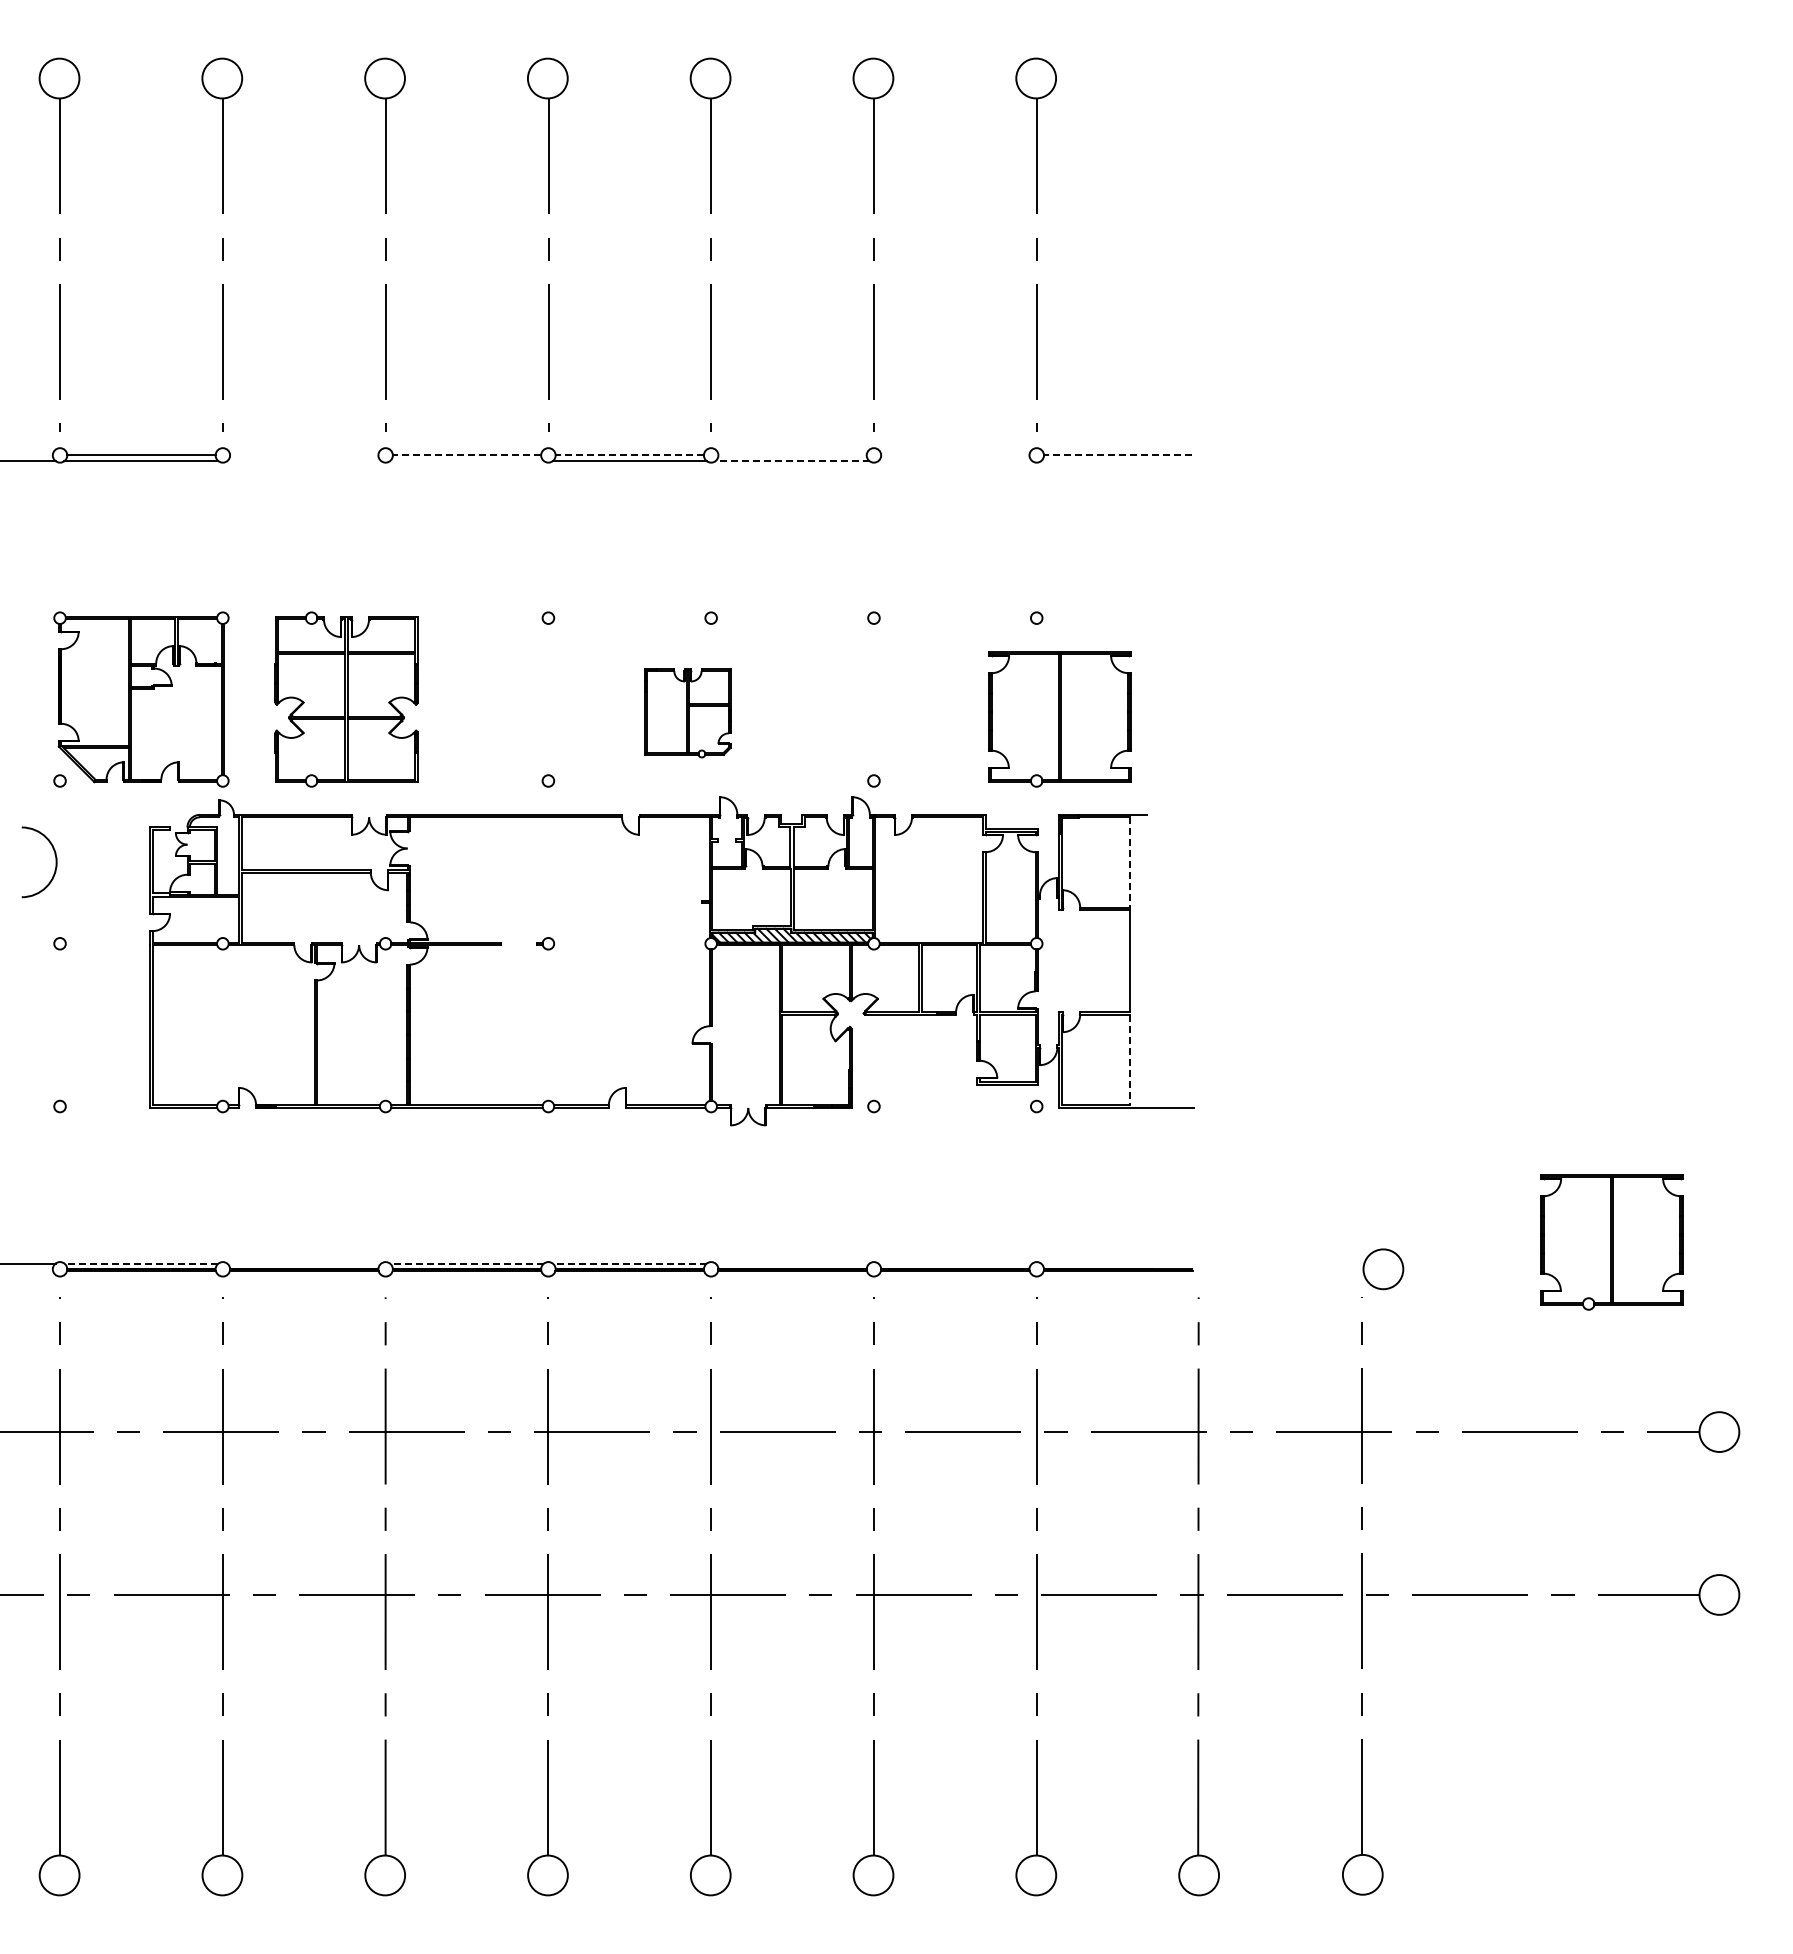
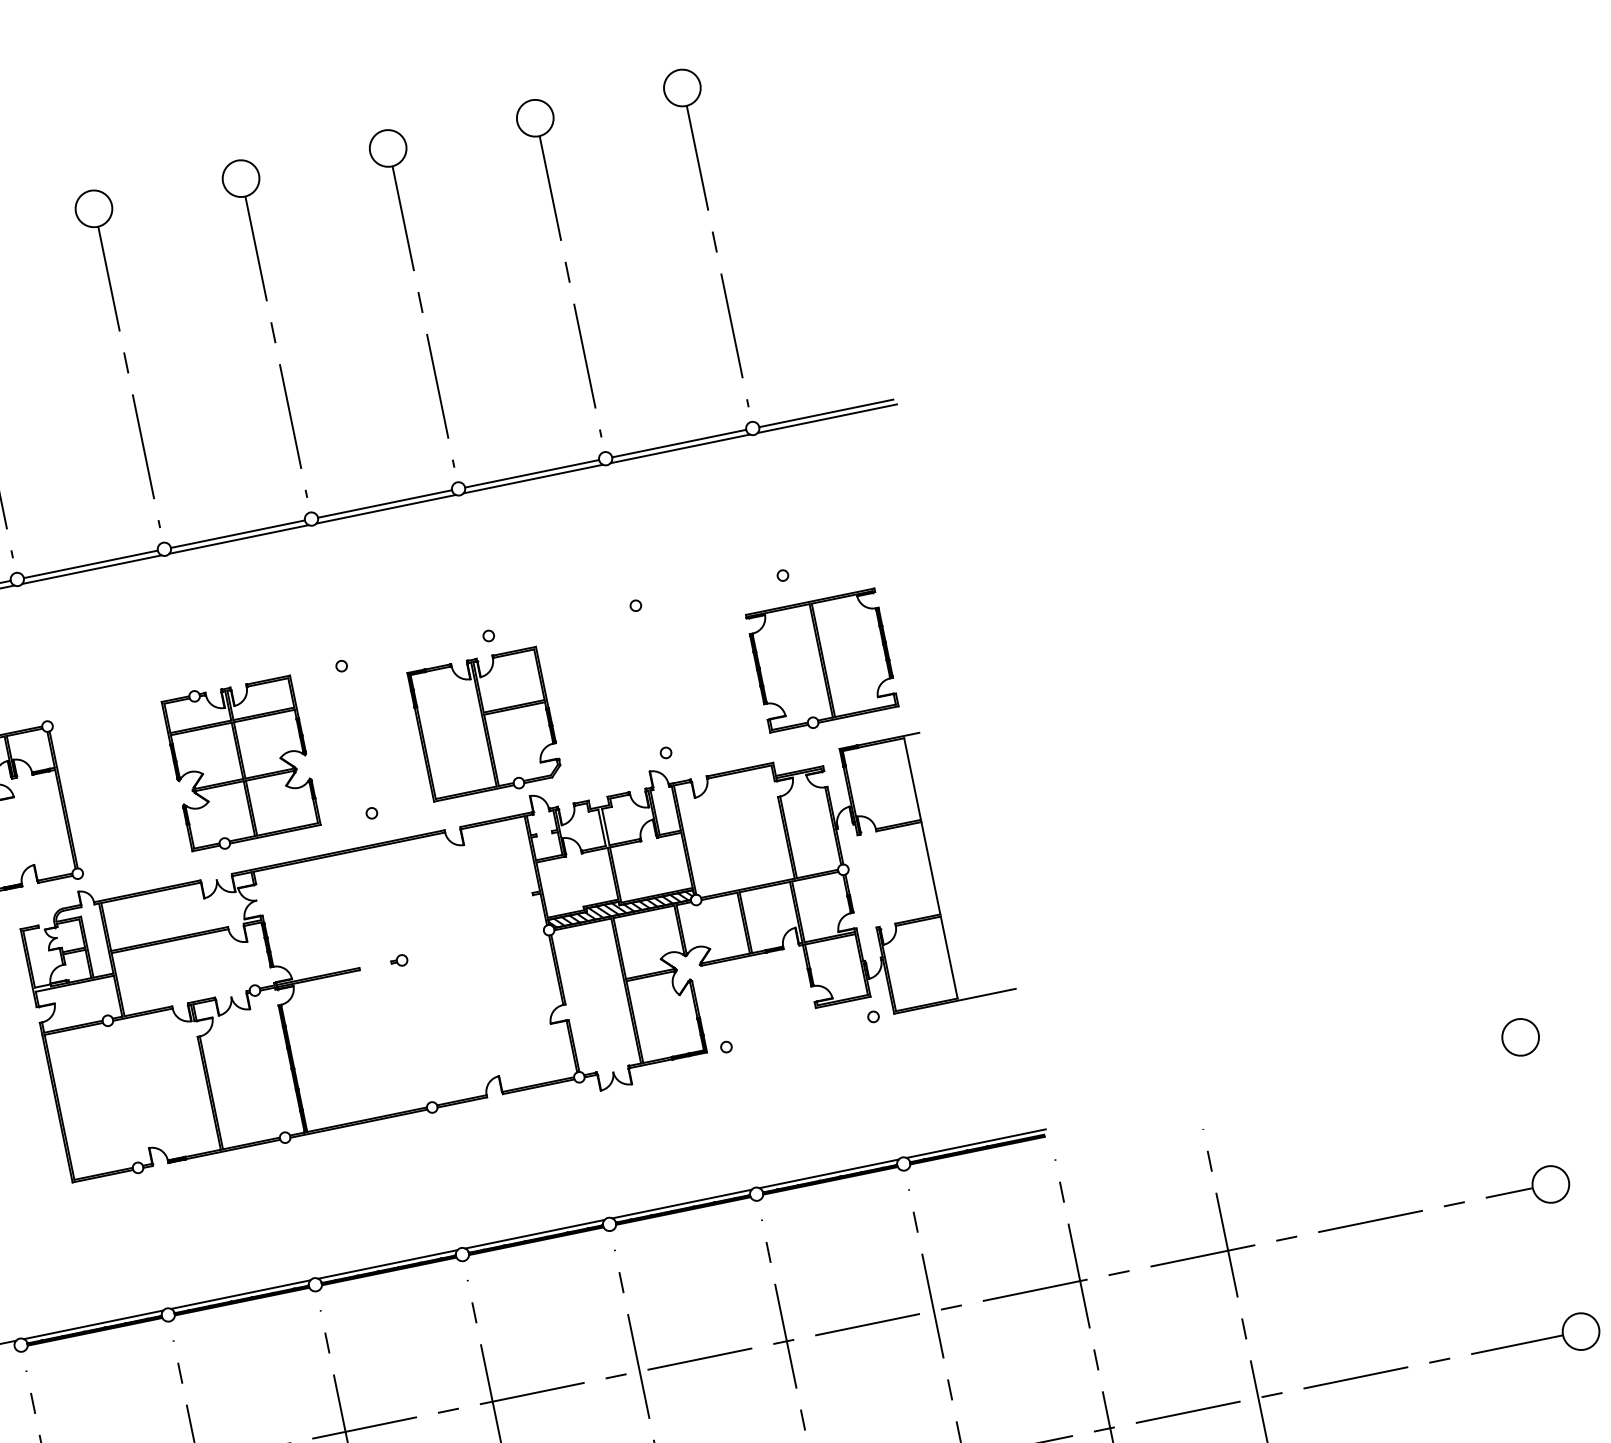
line: (304, 455) -> (91, 564), added
line: (466, 455) -> (237, 534), dashed -> solid
line: (629, 455) -> (384, 504), dashed -> solid
line: (792, 455) -> (532, 473), added
line: (955, 455) -> (679, 443), added
line: (1117, 455) -> (825, 413), dashed -> solid
line: (304, 461) -> (92, 569), added
line: (467, 461) -> (239, 539), added
line: (792, 461) -> (533, 479), dashed -> solid
line: (955, 461) -> (680, 449), added
line: (1118, 461) -> (827, 418), added
part: (346, 699) -> (241, 763), moved
part: (687, 713) -> (485, 726), size x1.67
line: (1130, 863) -> (913, 779), dashed -> solid
line: (1130, 1060) -> (949, 957), dashed -> solid
part: (1611, 1242) -> (1418, 1033), removed
line: (140, 1263) -> (92, 1324), dashed -> solid
line: (304, 1263) -> (240, 1294), added
line: (466, 1263) -> (387, 1264), dashed -> solid
line: (629, 1263) -> (534, 1234), dashed -> solid
line: (792, 1263) -> (681, 1204), added
line: (955, 1263) -> (829, 1173), added
line: (1118, 1263) -> (976, 1143), added
circle: (1383, 1269) -> (1520, 1037), moved

